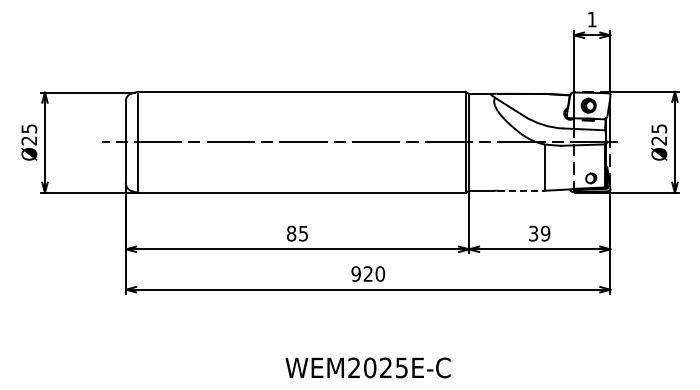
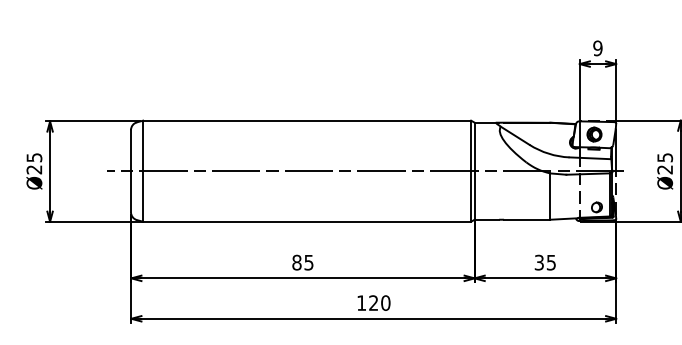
text: (591, 19) -> (597, 48), 1 -> 9
line: (522, 190) -> (528, 219), dashed -> solid
text: (545, 233) -> (551, 262), 39 -> 35
text: (355, 273) -> (360, 302), 920 -> 120

